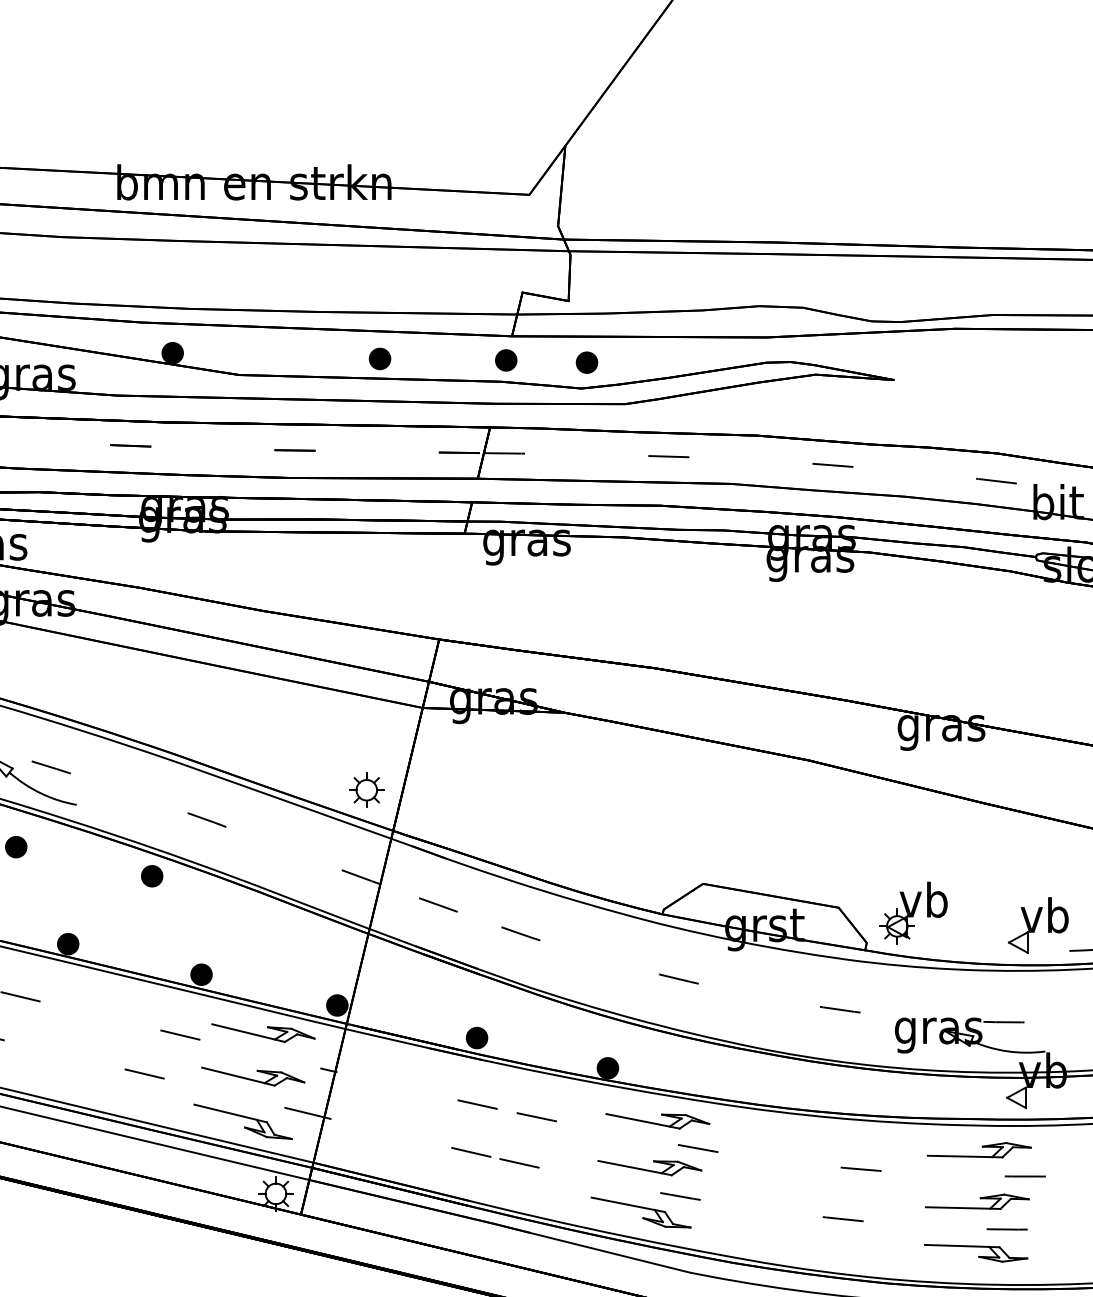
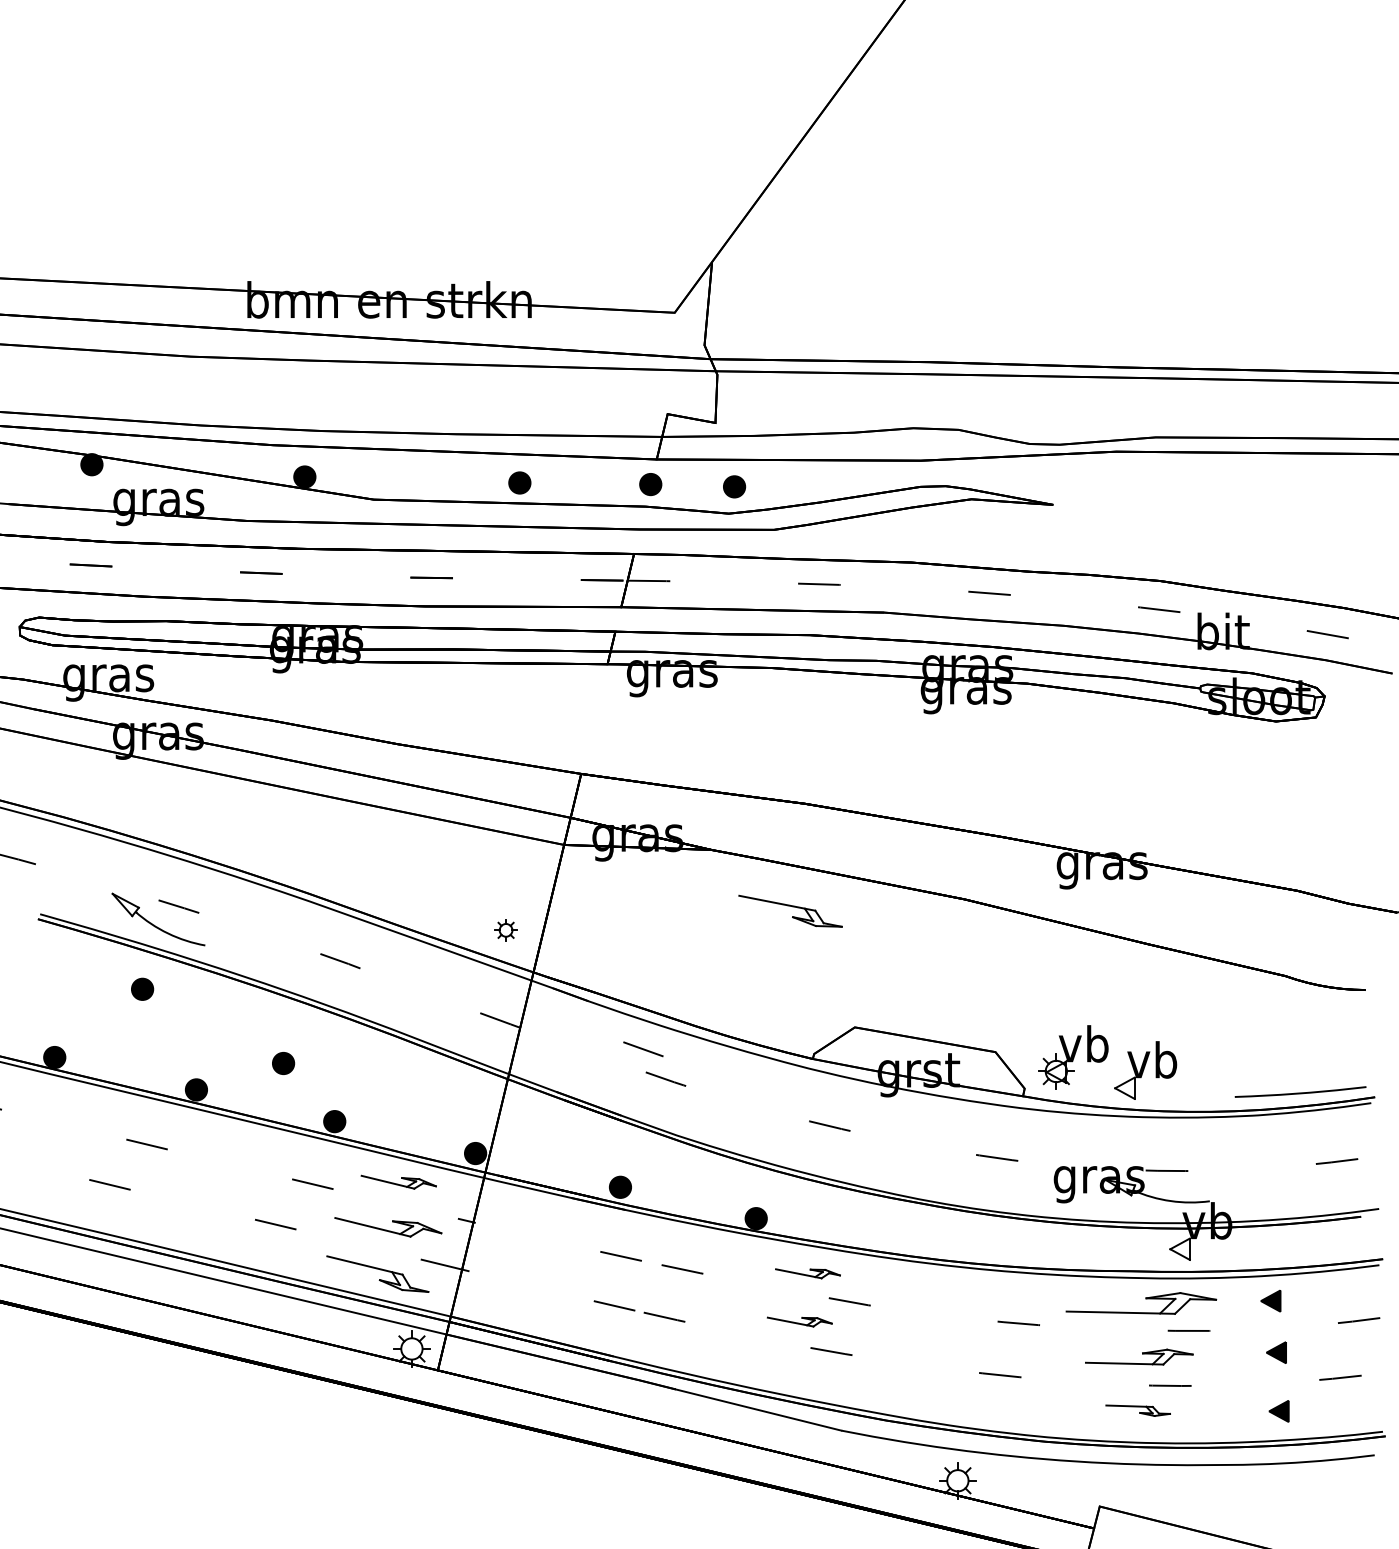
part: (366, 790) -> (505, 930), size x0.6
part: (152, 876) -> (283, 1063), moved
line: (438, 905) -> (643, 1049), moved
part: (1038, 925) -> (1145, 1070), moved
part: (263, 1033) -> (398, 1182), size x0.7
part: (657, 1121) -> (807, 1273), size x0.6
part: (979, 1150) -> (1141, 1303), size x1.4
part: (649, 1167) -> (799, 1321), size x0.6
part: (640, 1211) -> (790, 910), moved
part: (976, 1253) -> (1138, 1410), size x0.6

